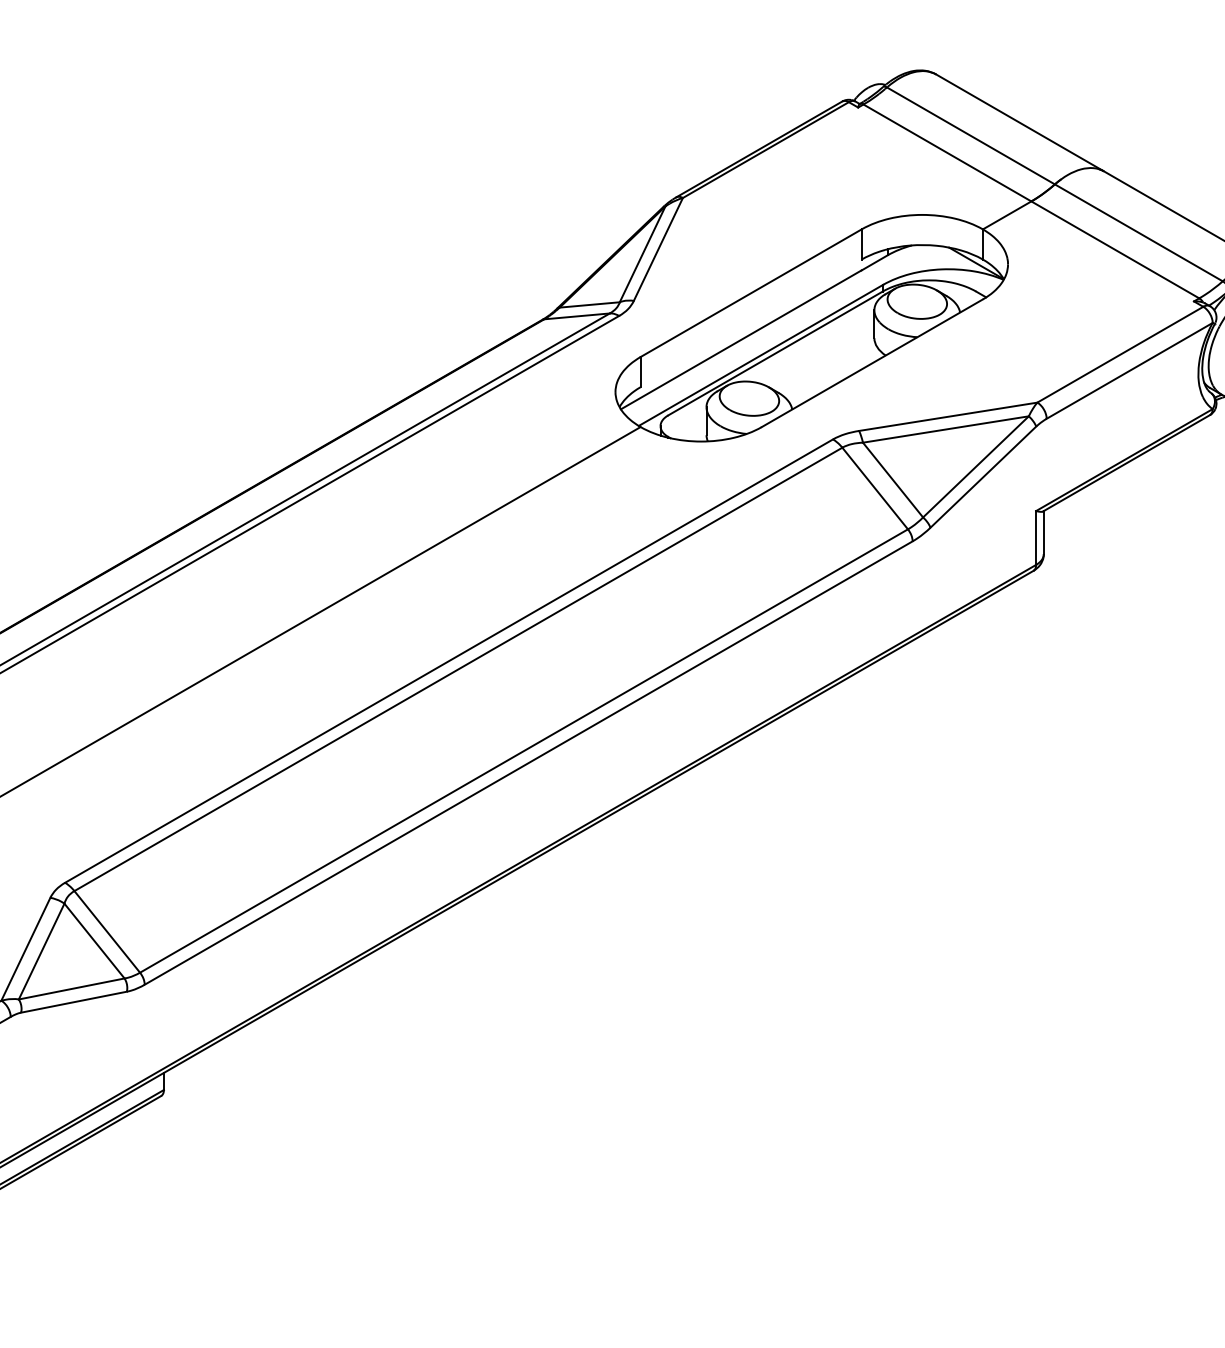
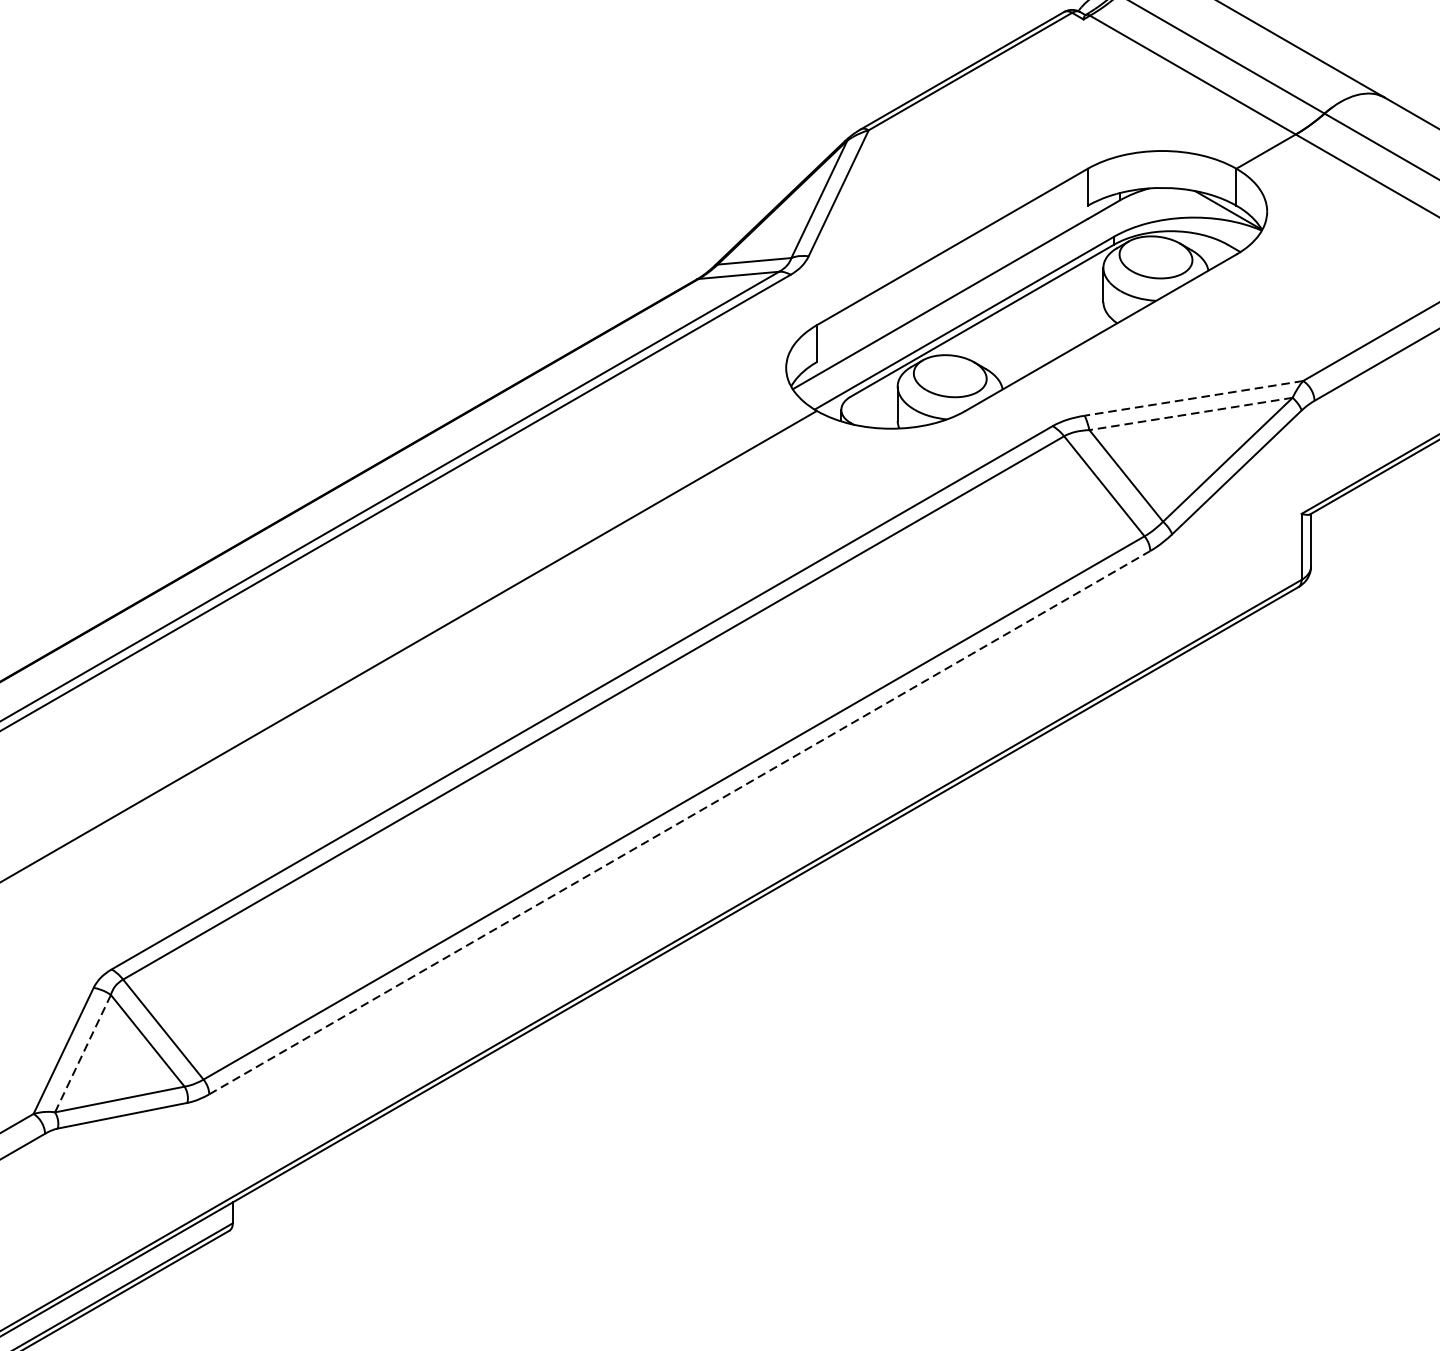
line: (947, 416) -> (1192, 398), solid -> dashed
line: (945, 429) -> (1190, 413), solid -> dashed
line: (529, 762) -> (680, 822), solid -> dashed
line: (41, 952) -> (82, 1054), solid -> dashed

